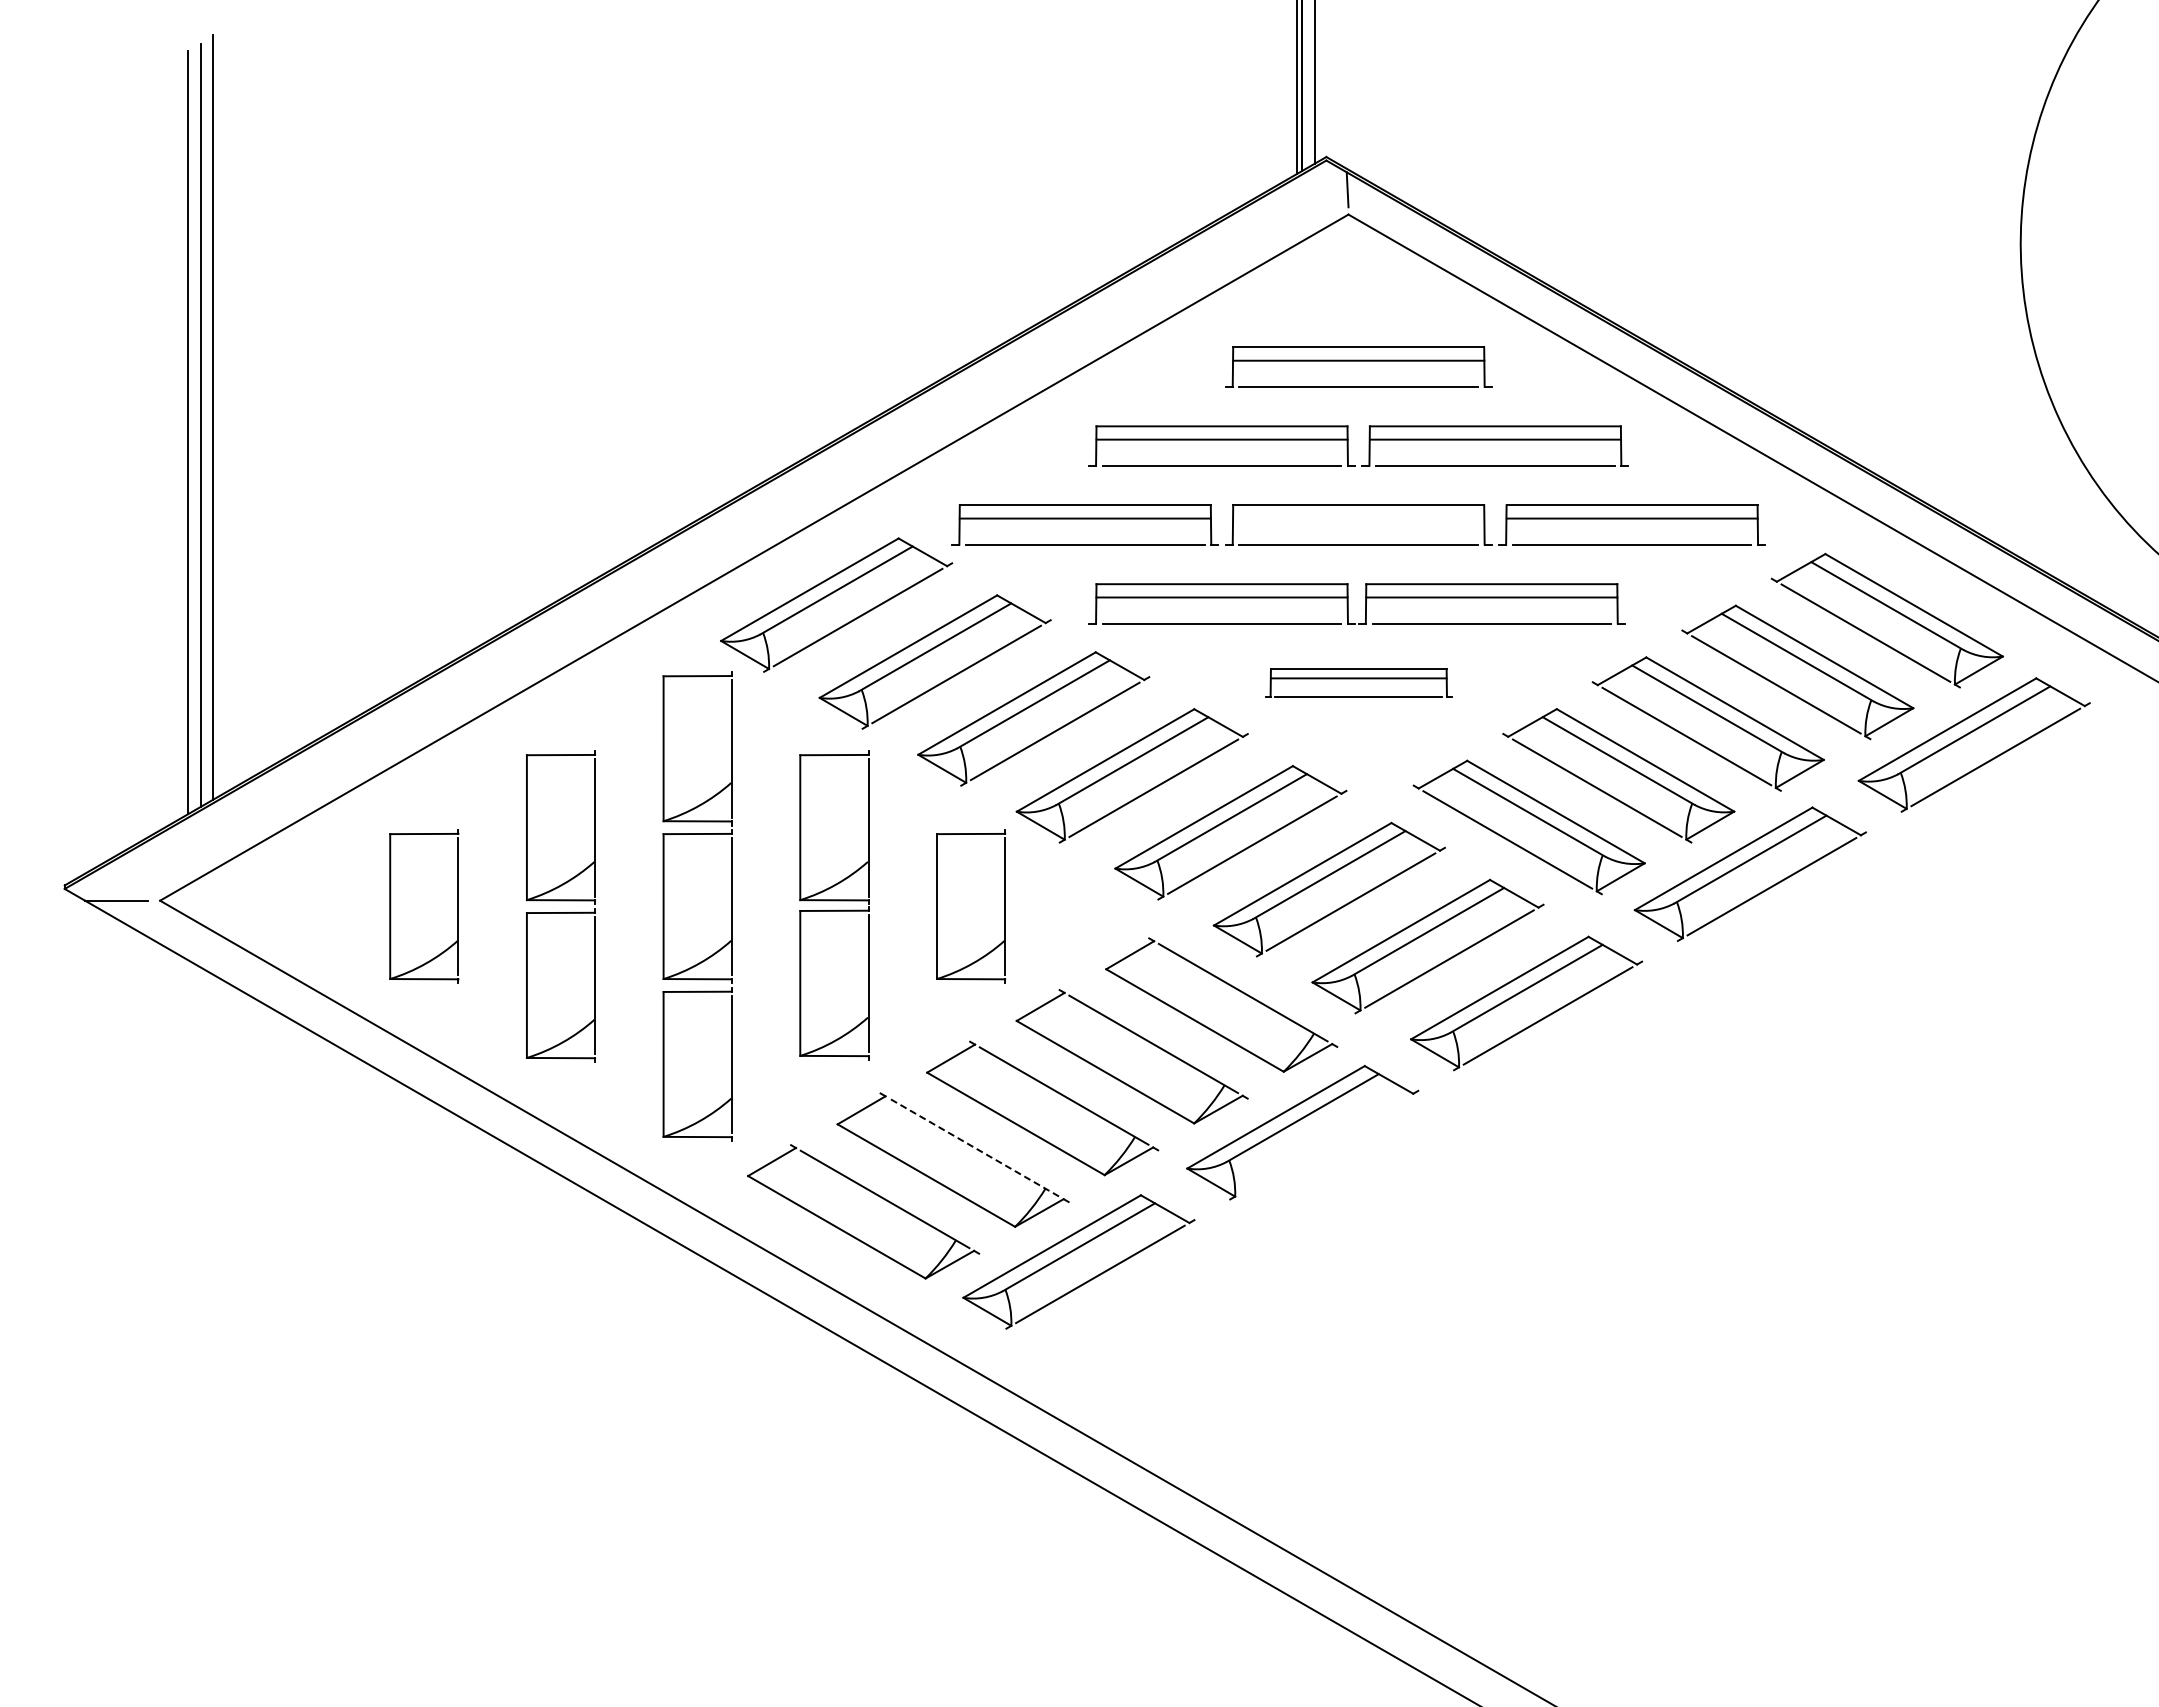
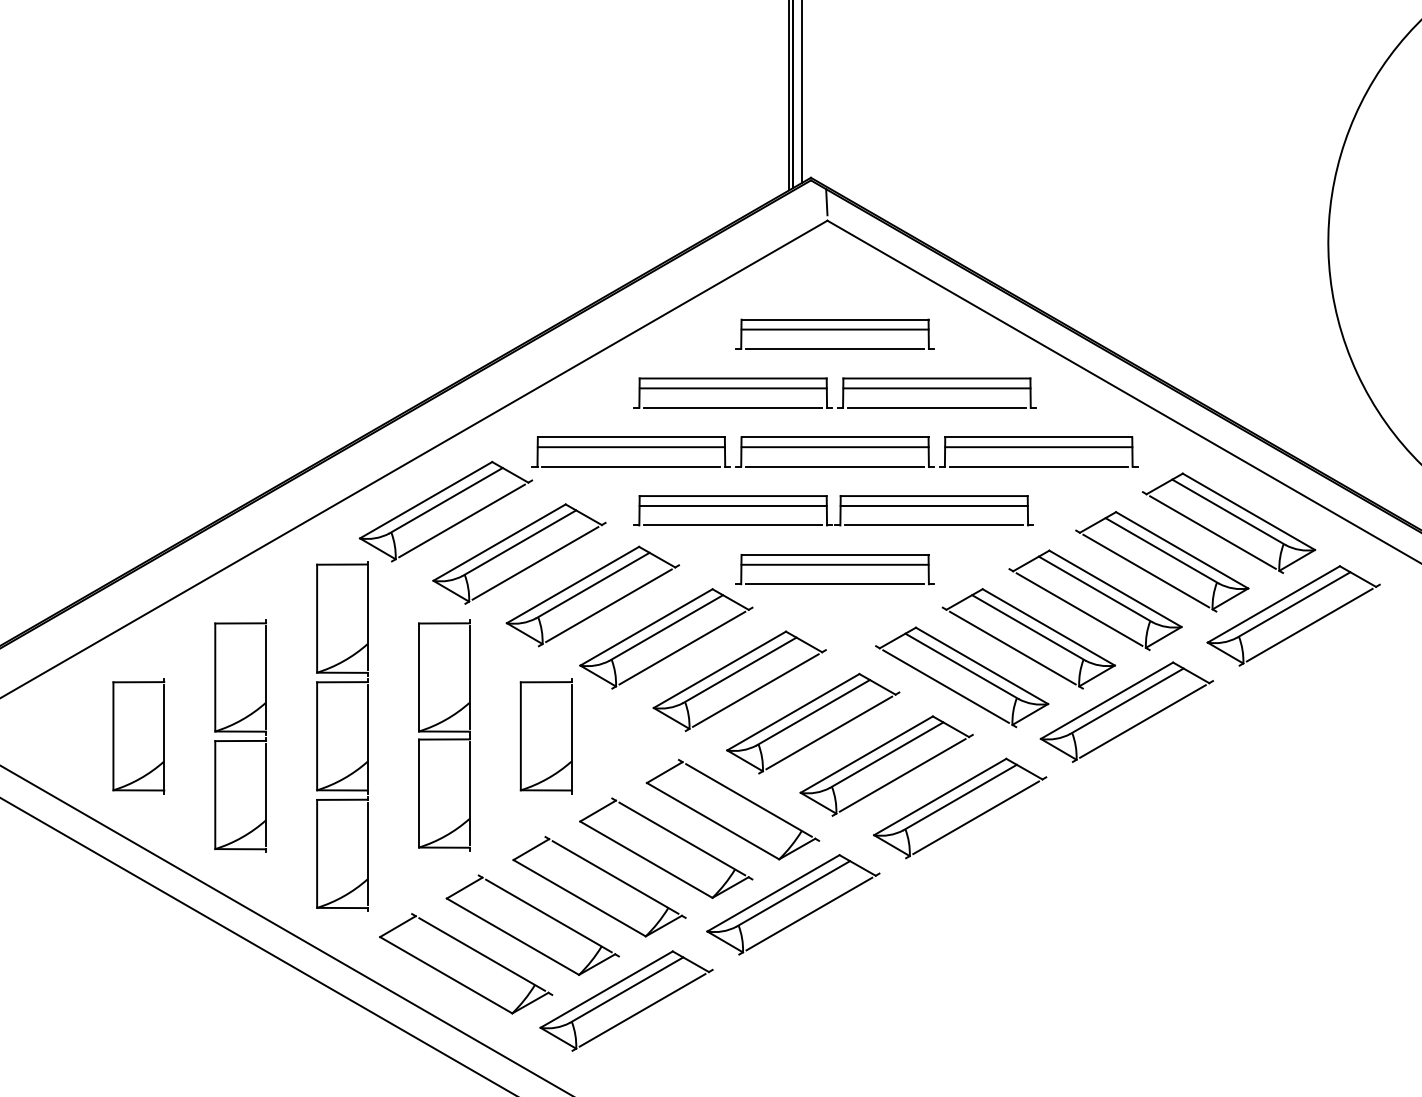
line: (1358, 518) -> (834, 447), added
part: (1358, 682) -> (834, 569), size x1.43
line: (1323, 1144) -> (808, 913), added
line: (974, 1147) -> (548, 915), dashed -> solid

